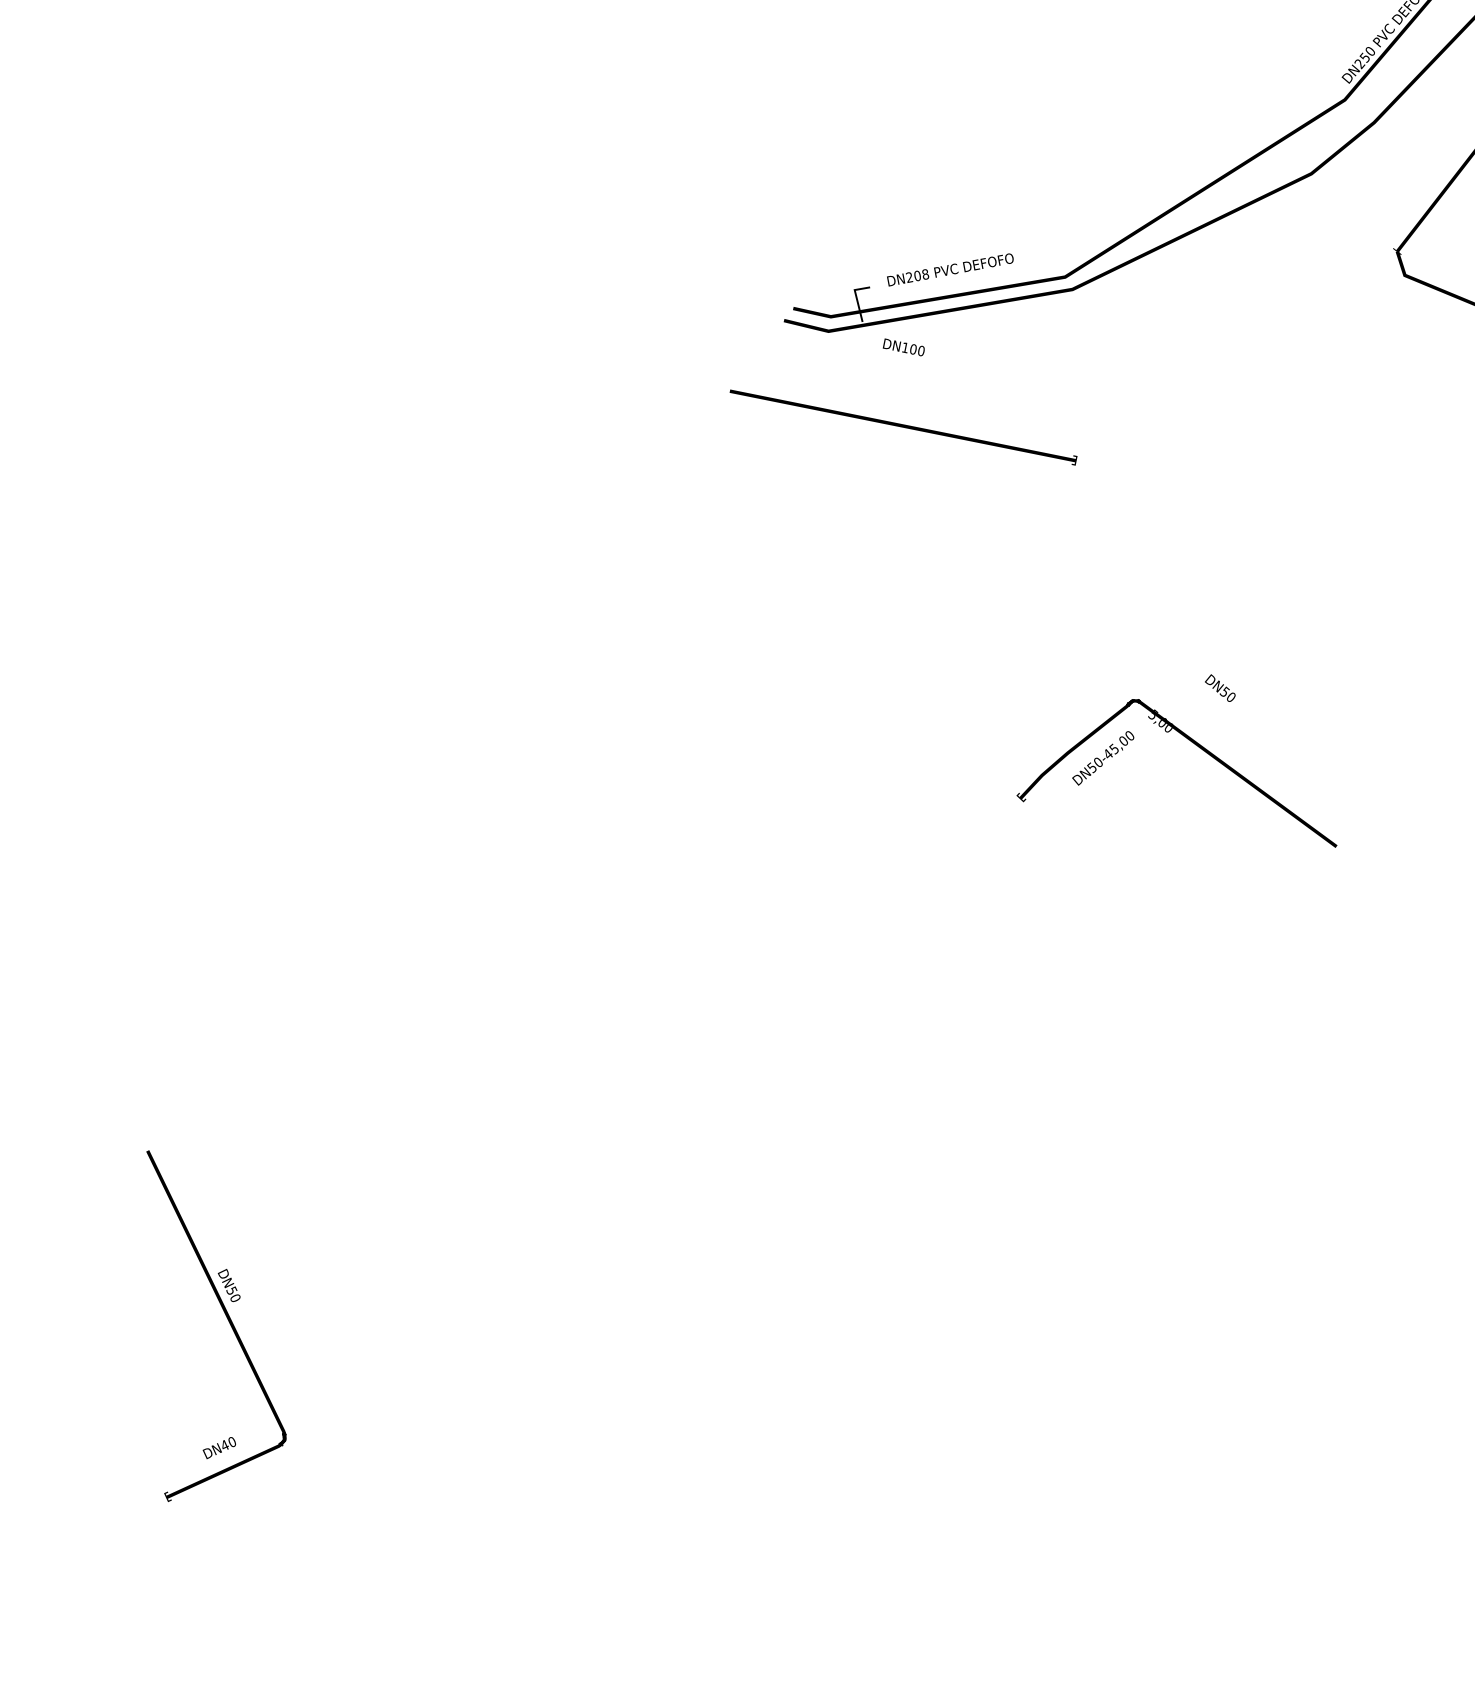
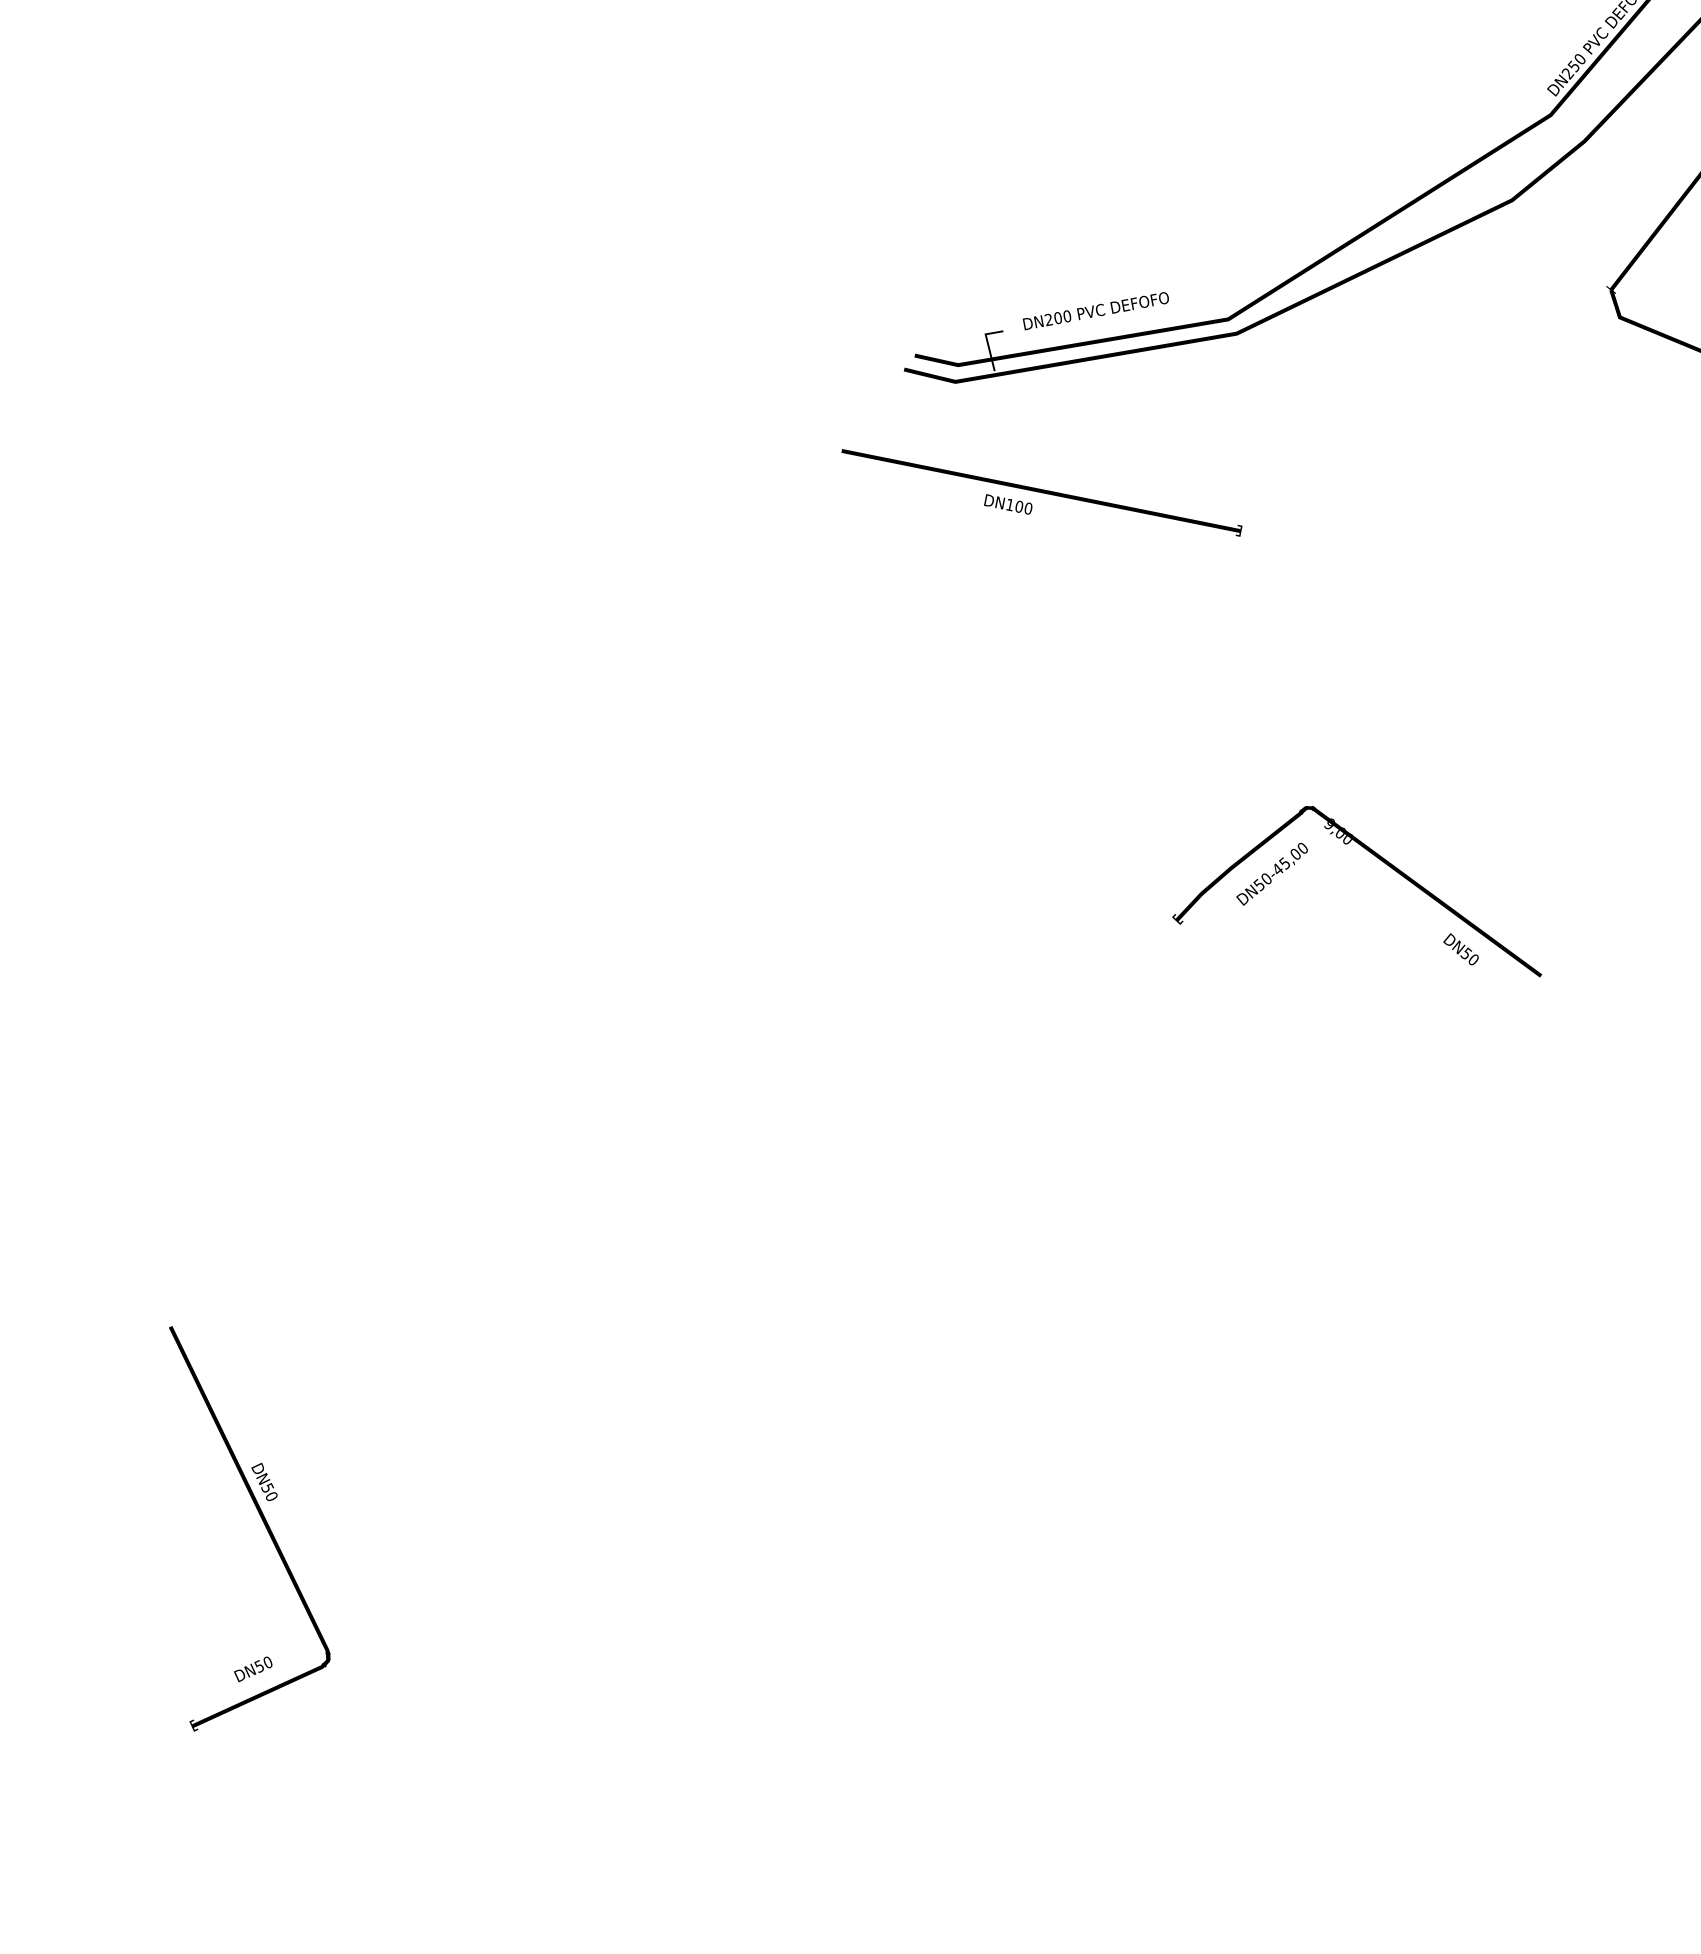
text: (925, 274) -> (1067, 316), DN208 -> DN200
text: (904, 347) -> (1008, 504), moved
text: (1219, 688) -> (1460, 949), moved
text: (1152, 714) -> (1329, 823), 5,00 -> 9,00
text: (224, 1445) -> (259, 1666), DN40 -> DN50

